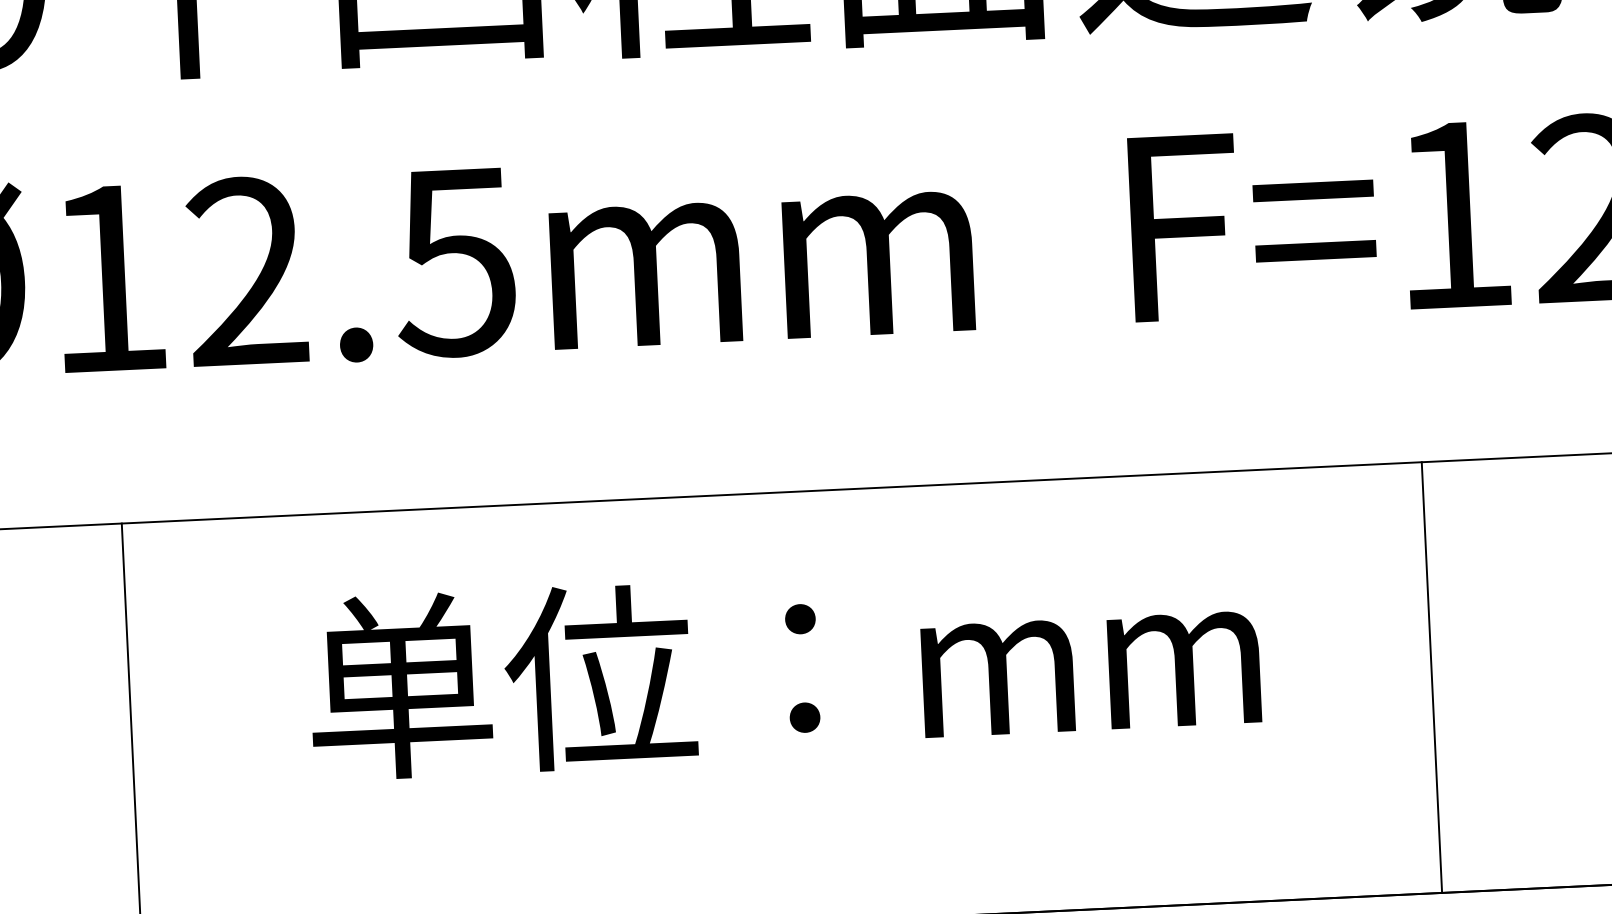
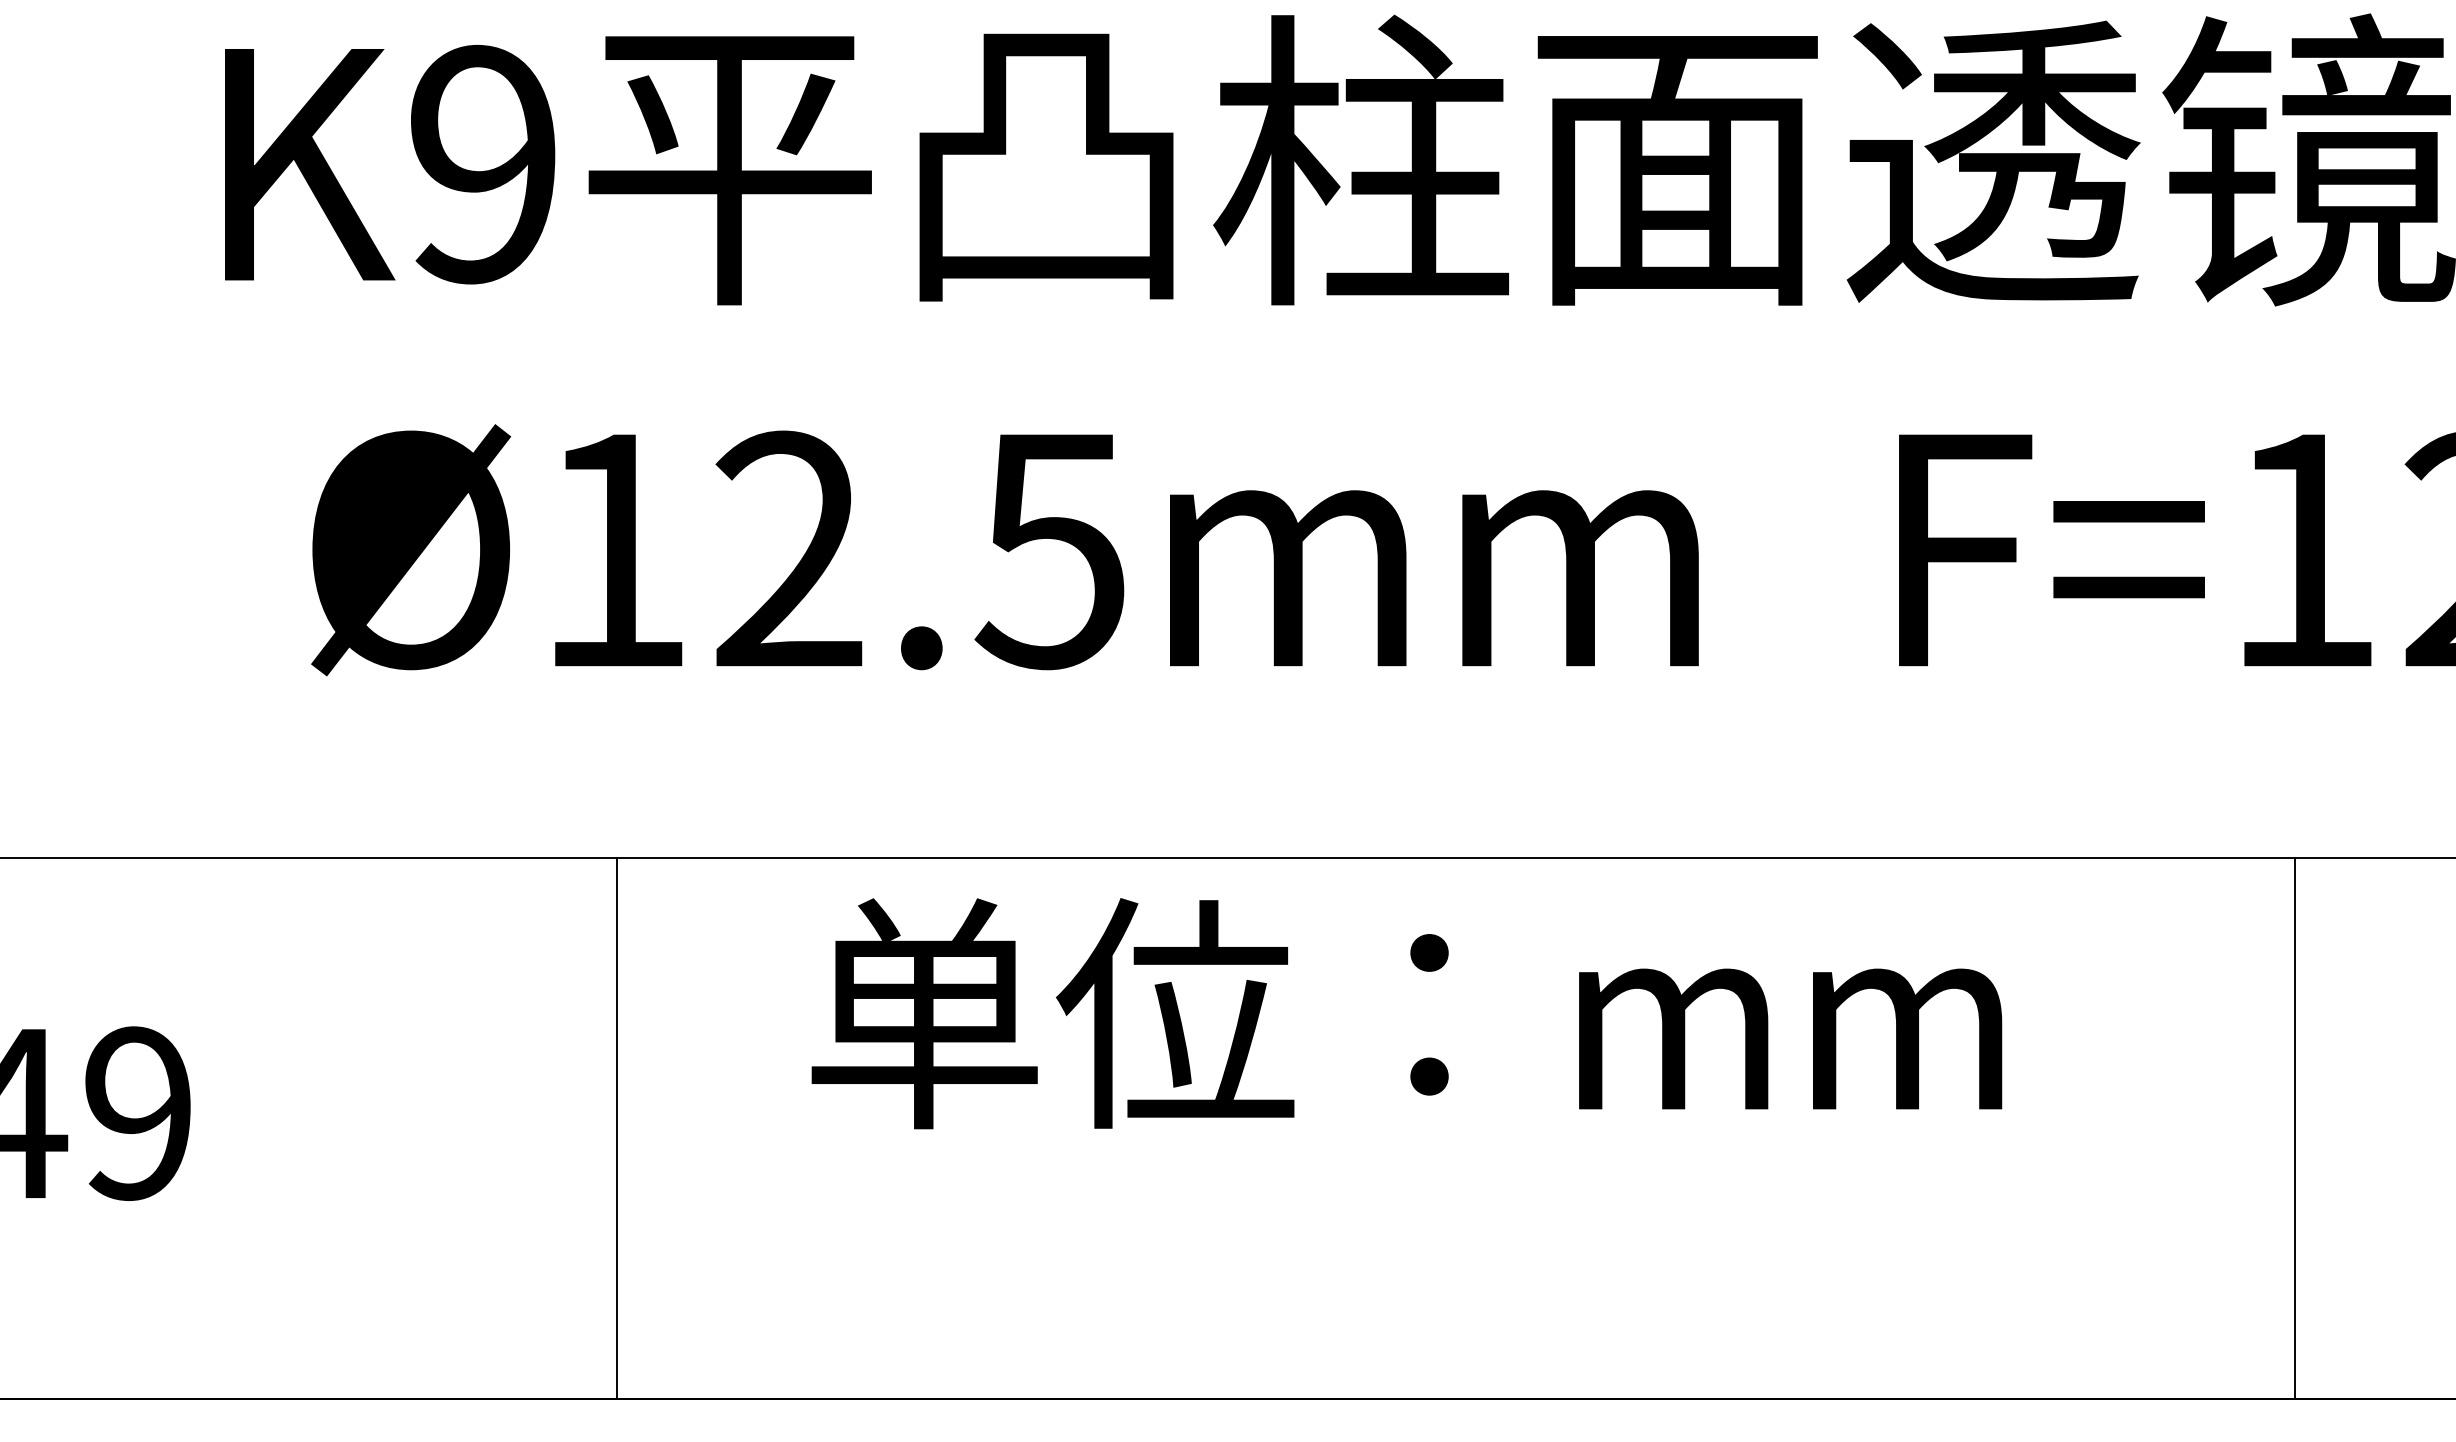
text: (784, 668) -> (1406, 1013), moved
line: (1432, 677) -> (2295, 1128), moved

